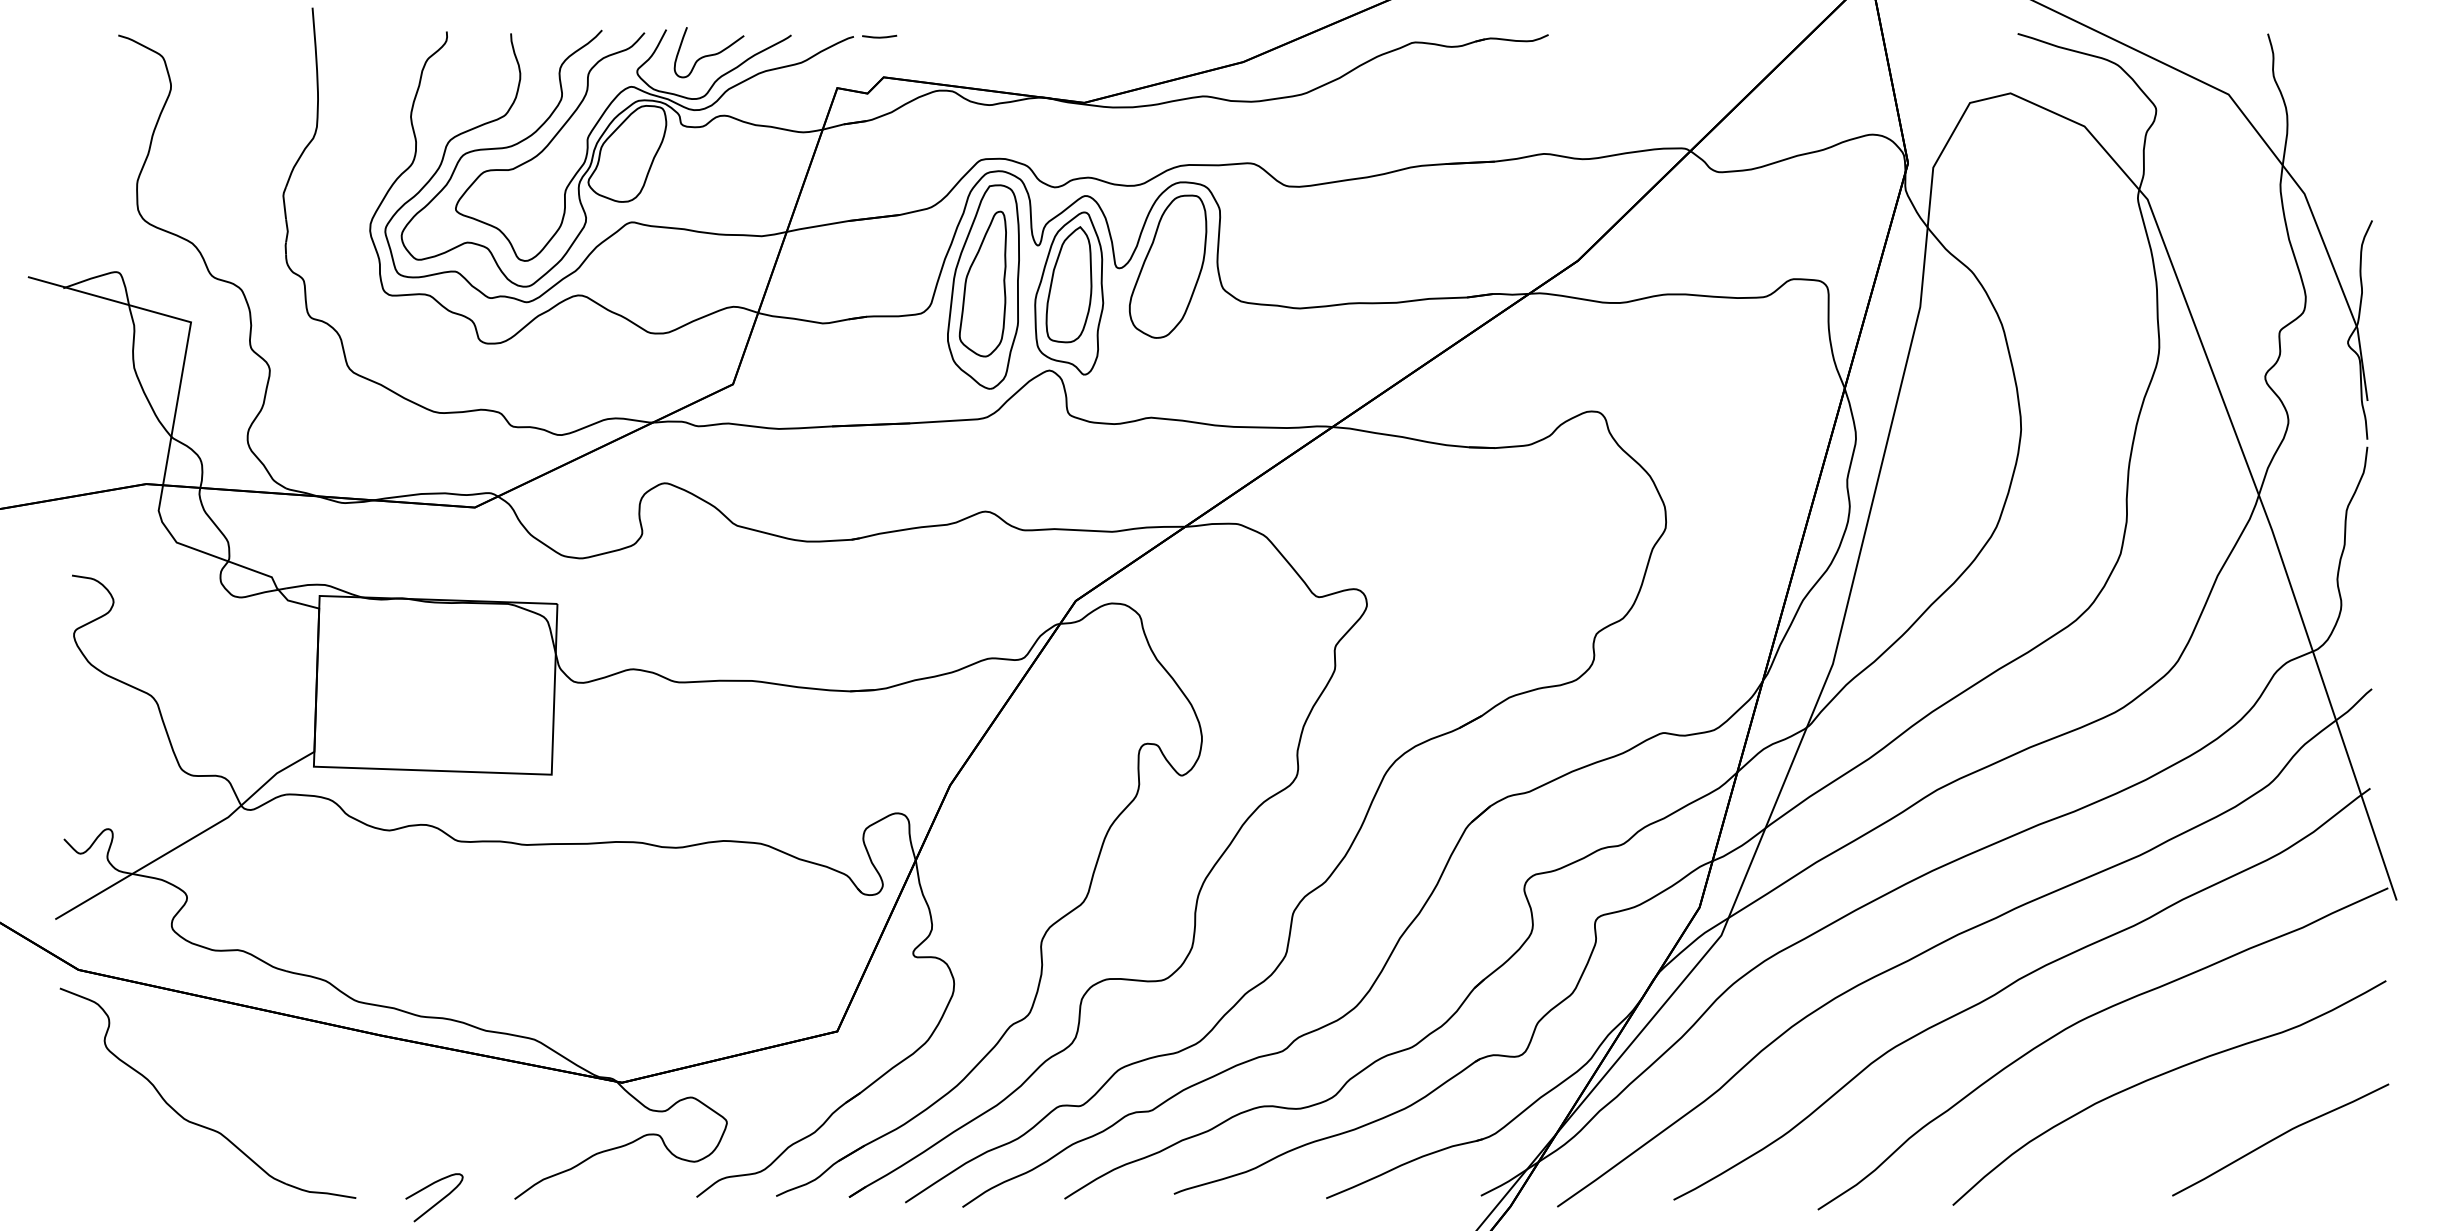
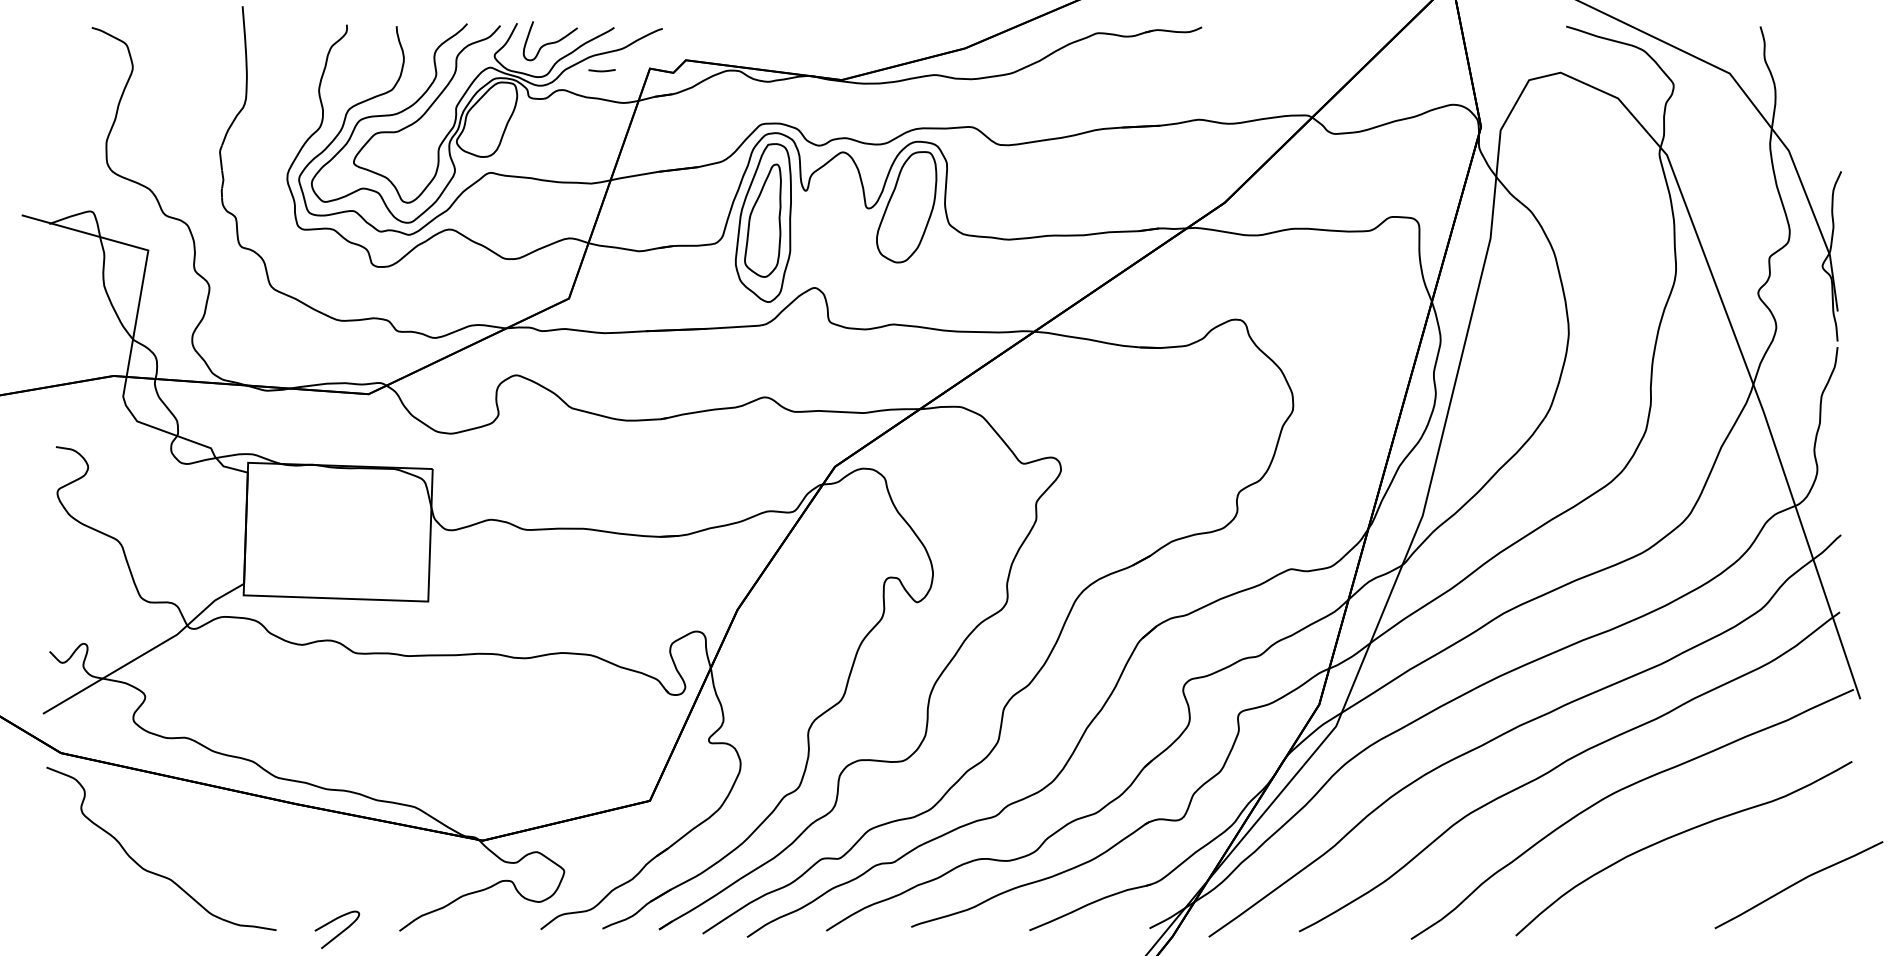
line: (879, 36) -> (601, 70), moved
part: (1069, 293) -> (830, 228), removed
curve: (2279, 1137) -> (1798, 883), moved

